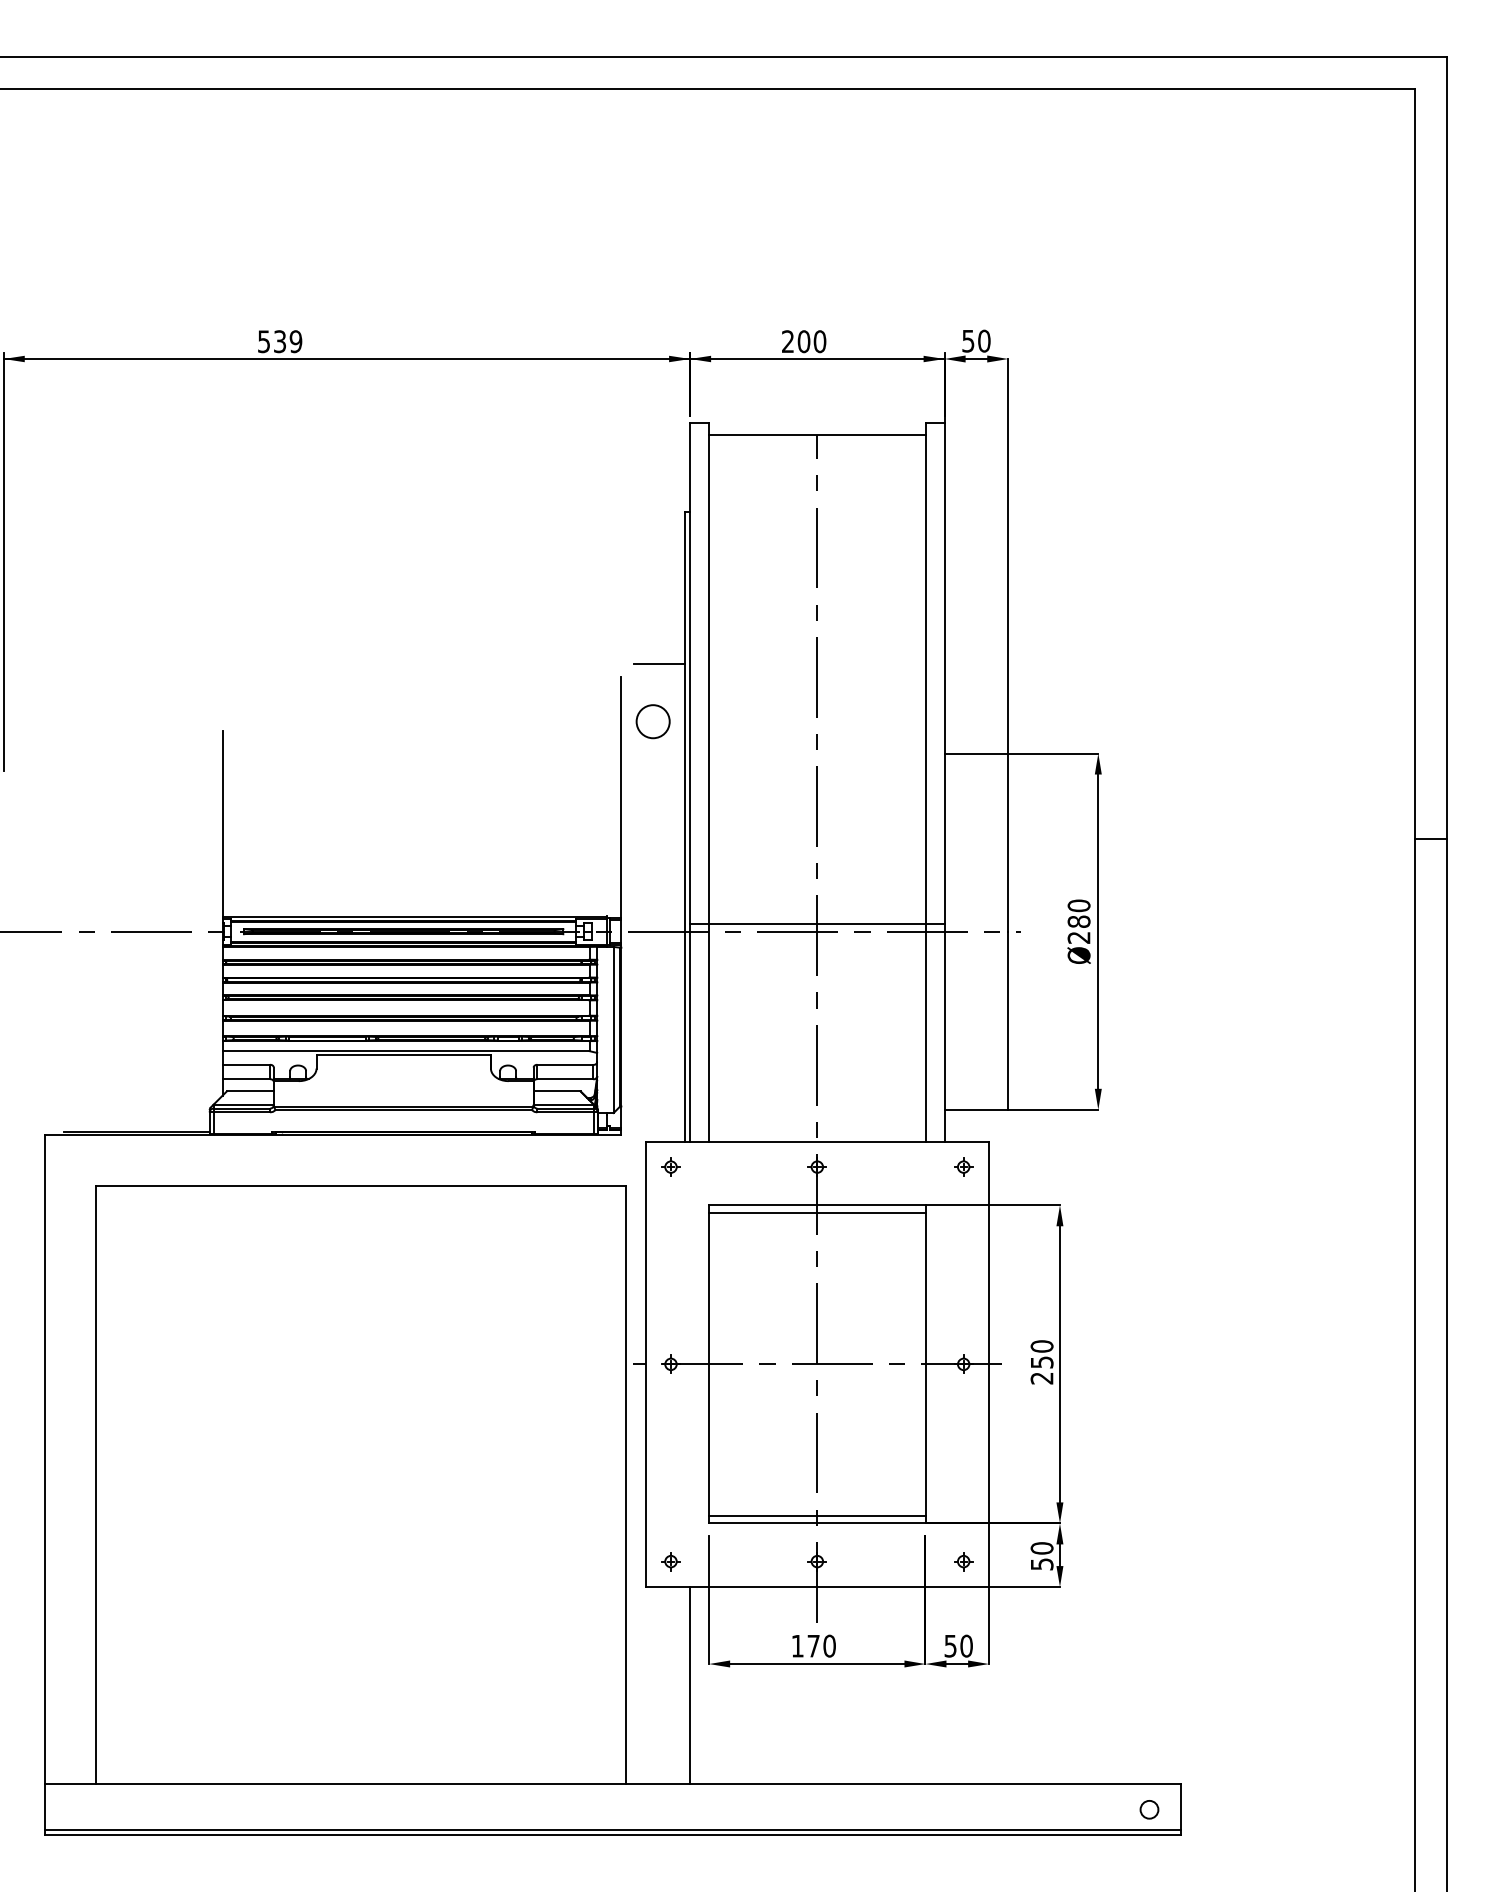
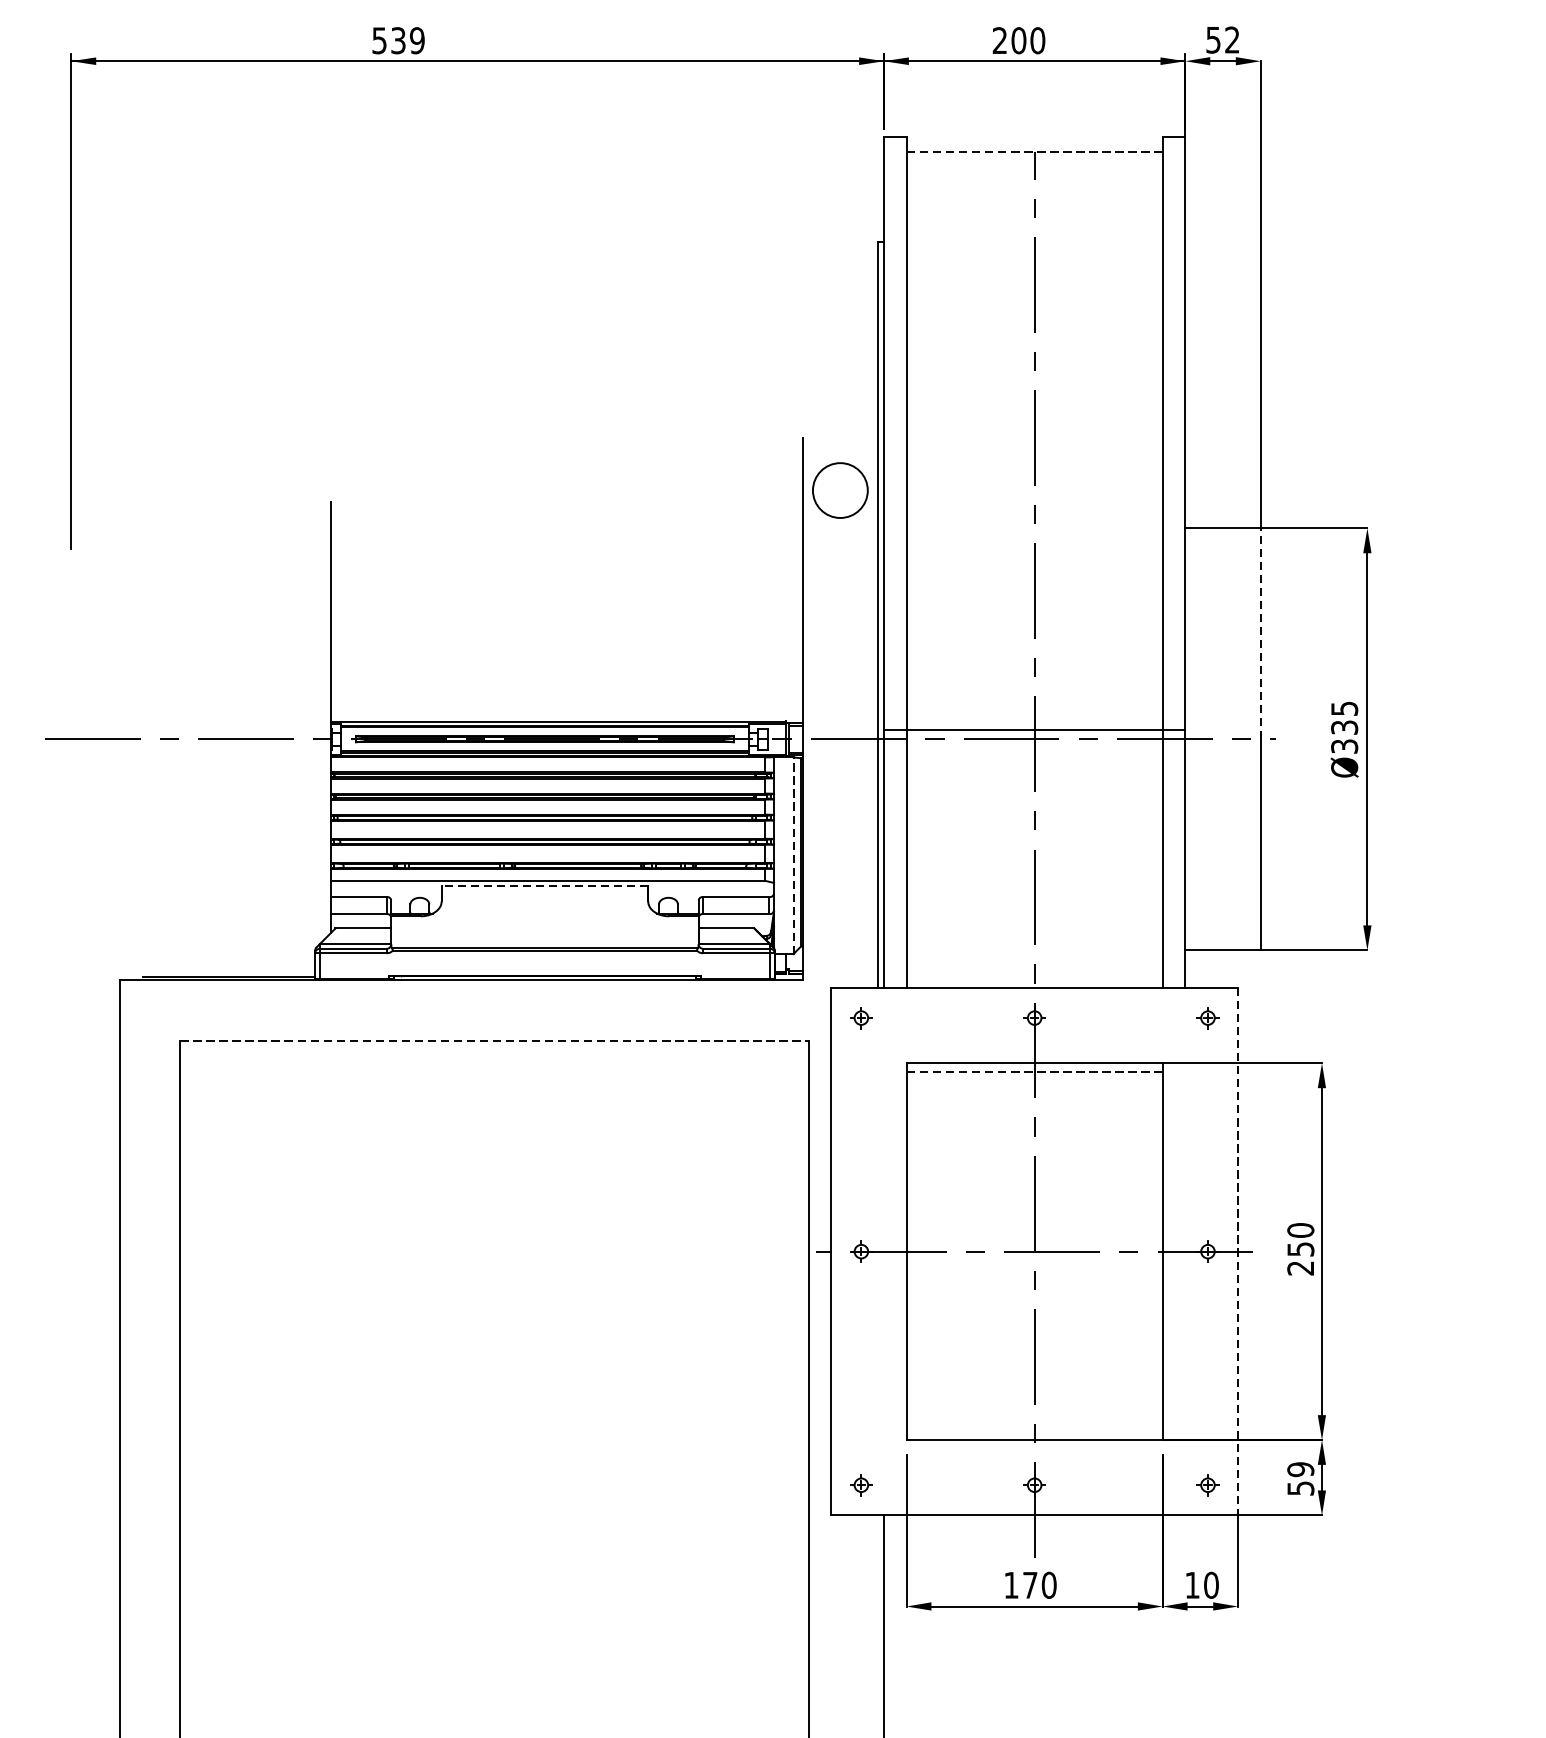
text: (984, 340) -> (1232, 39), 50 -> 52
line: (816, 435) -> (1033, 151), solid -> dashed
line: (659, 664) -> (847, 422), removed
circle: (652, 721) -> (839, 490), size x1.4
line: (1008, 842) -> (1261, 633), solid -> dashed
text: (1078, 921) -> (1343, 727), Ø280 -> Ø335
line: (613, 1029) -> (793, 855), solid -> dashed
line: (403, 1055) -> (544, 885), solid -> dashed
line: (361, 1186) -> (494, 1041), solid -> dashed
line: (816, 1212) -> (1033, 1071), solid -> dashed
line: (989, 1364) -> (1238, 1251), solid -> dashed
line: (817, 1515) -> (1034, 1430), removed
text: (1042, 1548) -> (1301, 1469), 50 -> 59
text: (950, 1646) -> (1192, 1585), 50 -> 10

